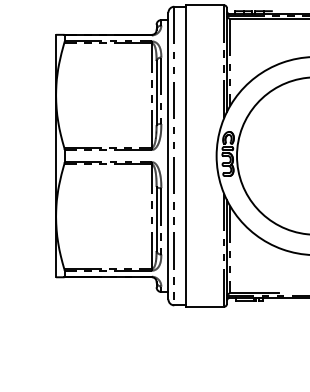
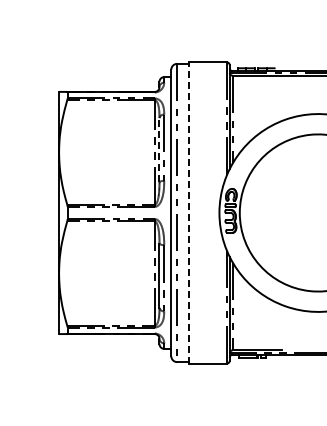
line: (156, 92) -> (159, 149), solid -> dashed
line: (186, 155) -> (189, 212), solid -> dashed

